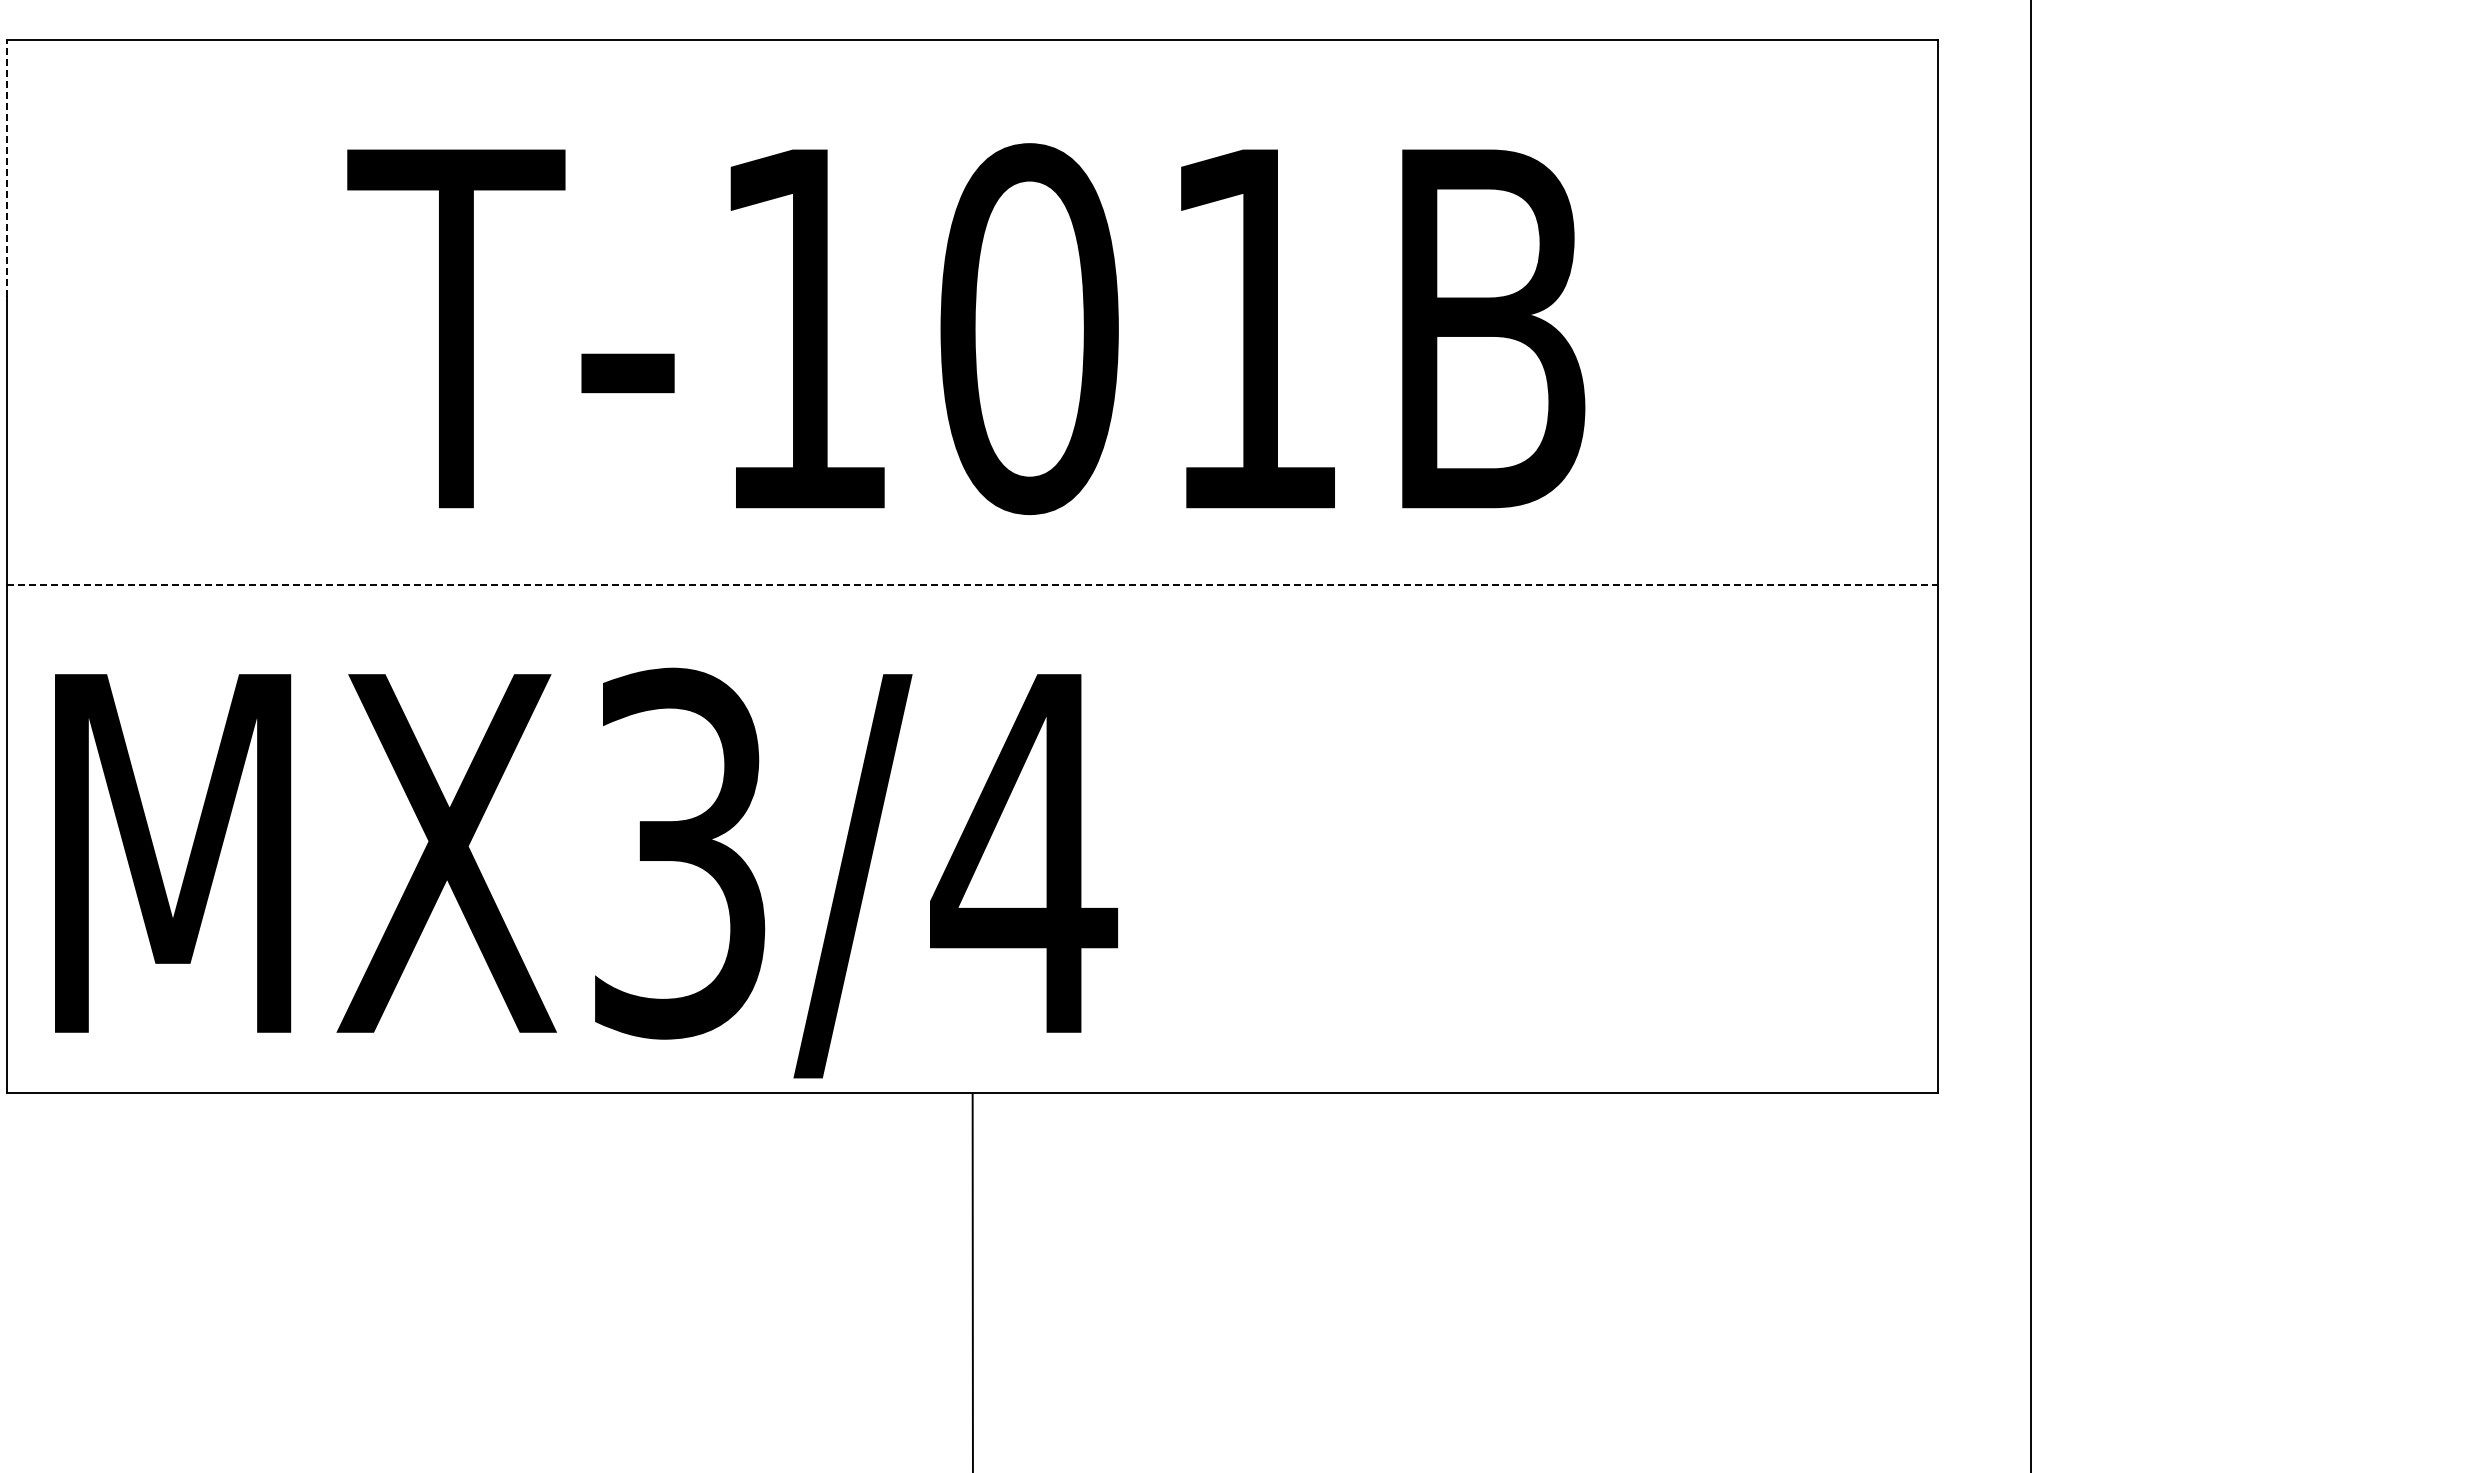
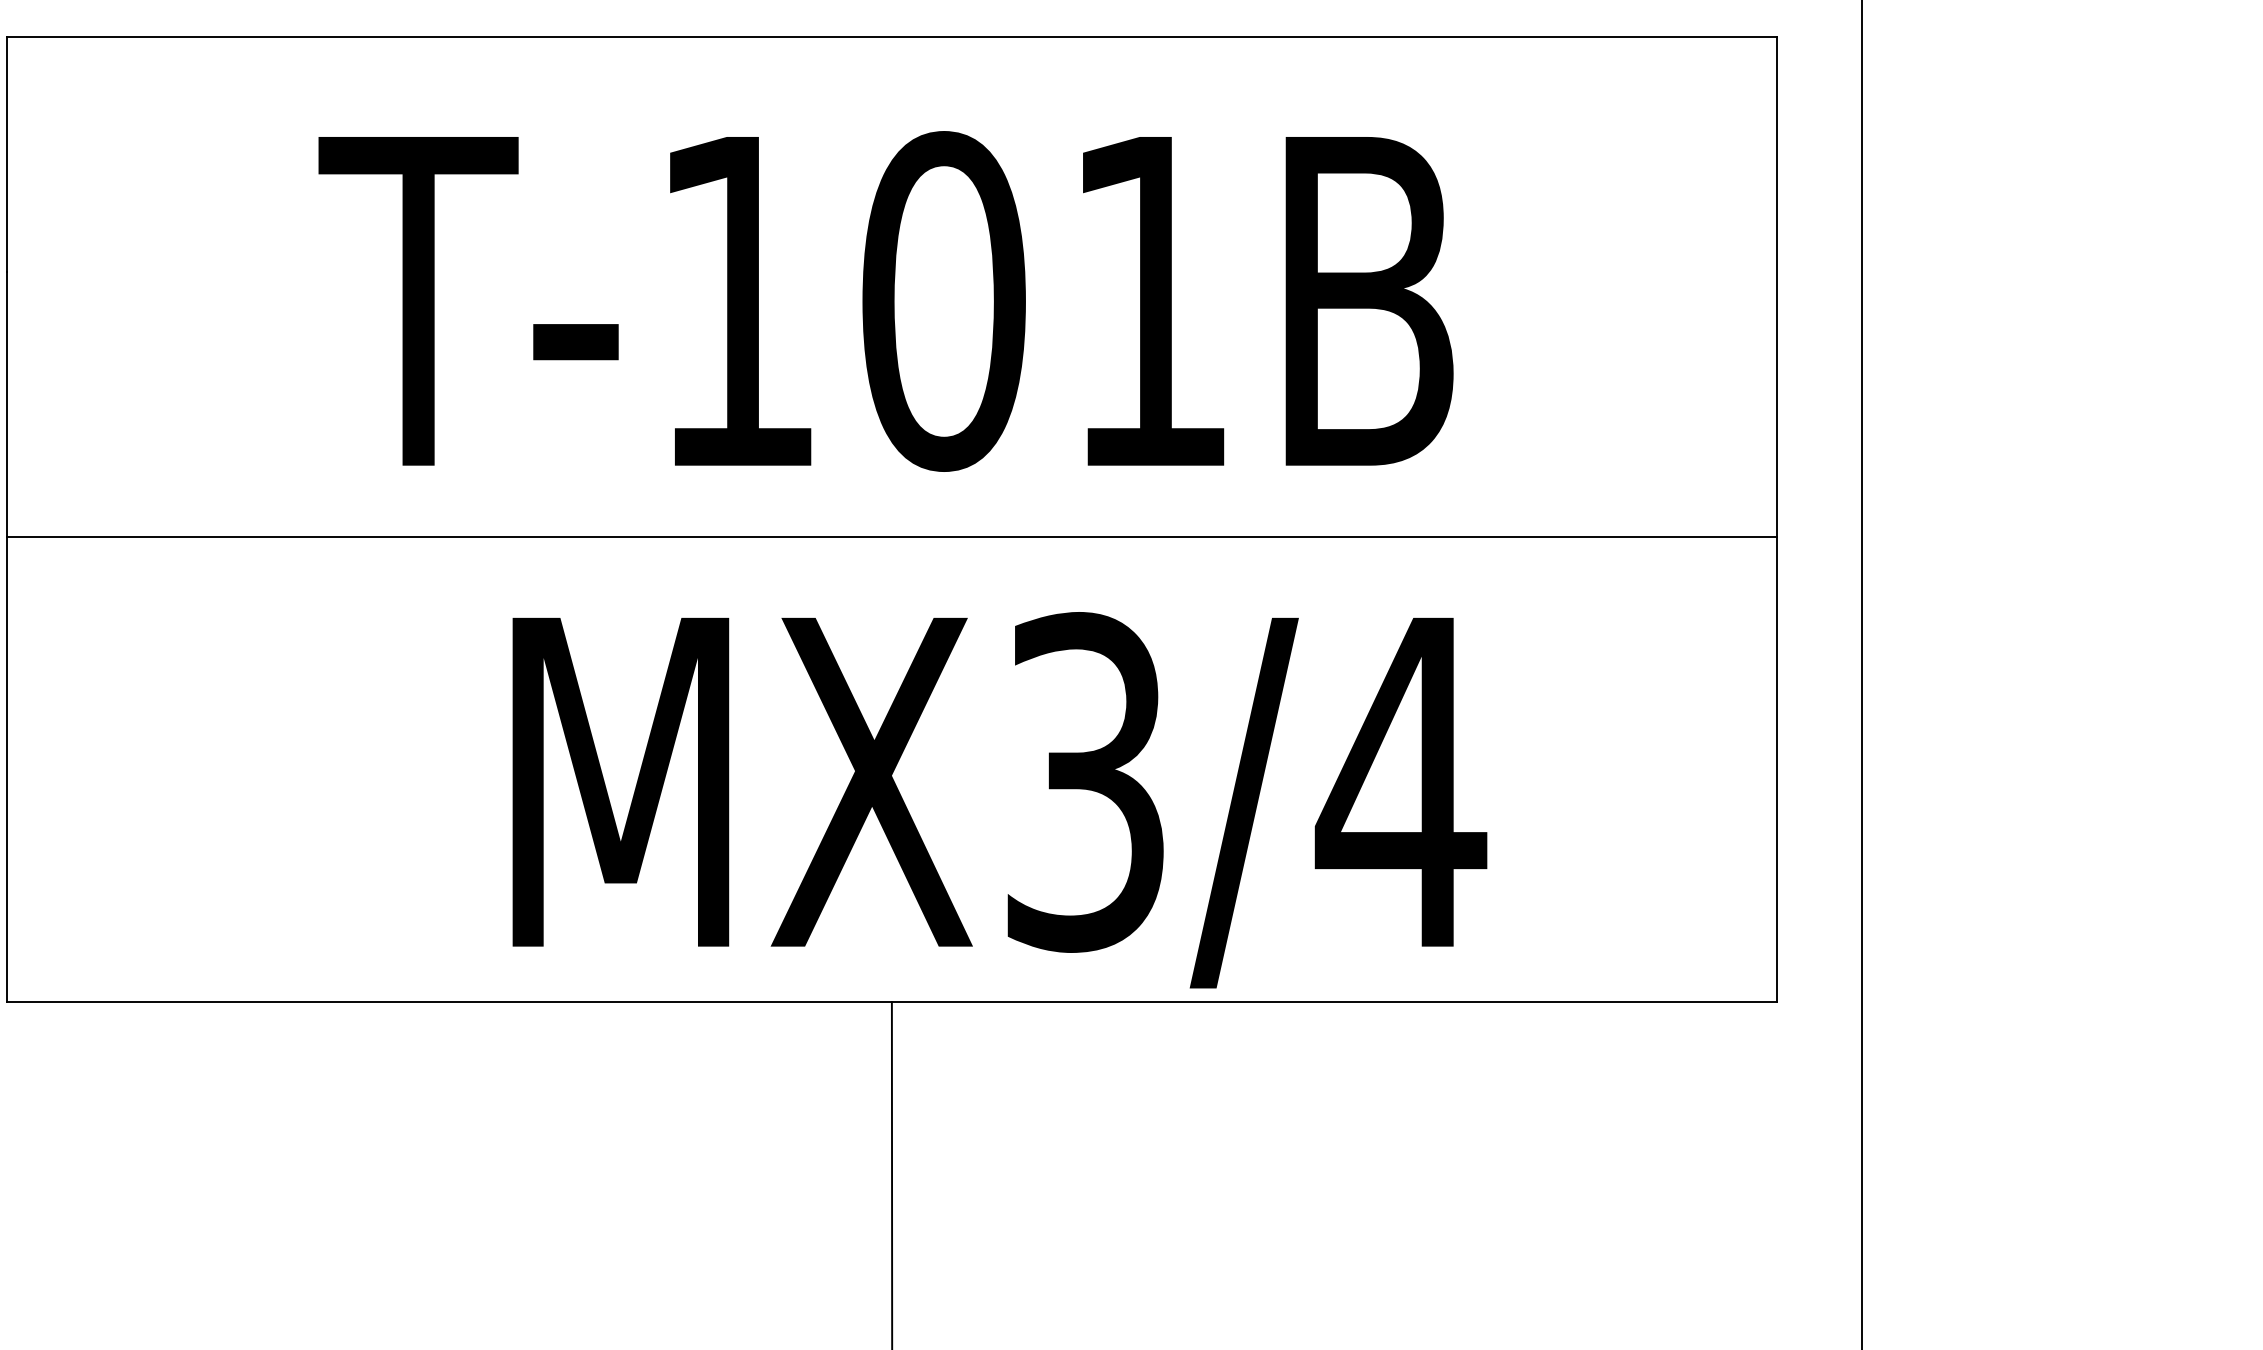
line: (7, 168) -> (7, 154), dashed -> solid
line: (972, 585) -> (891, 536), dashed -> solid
text: (586, 872) -> (999, 799), moved

